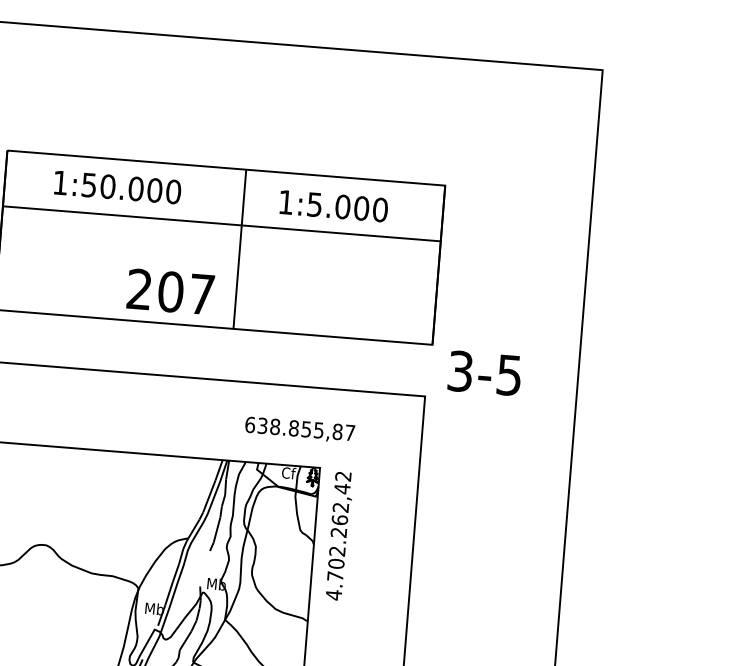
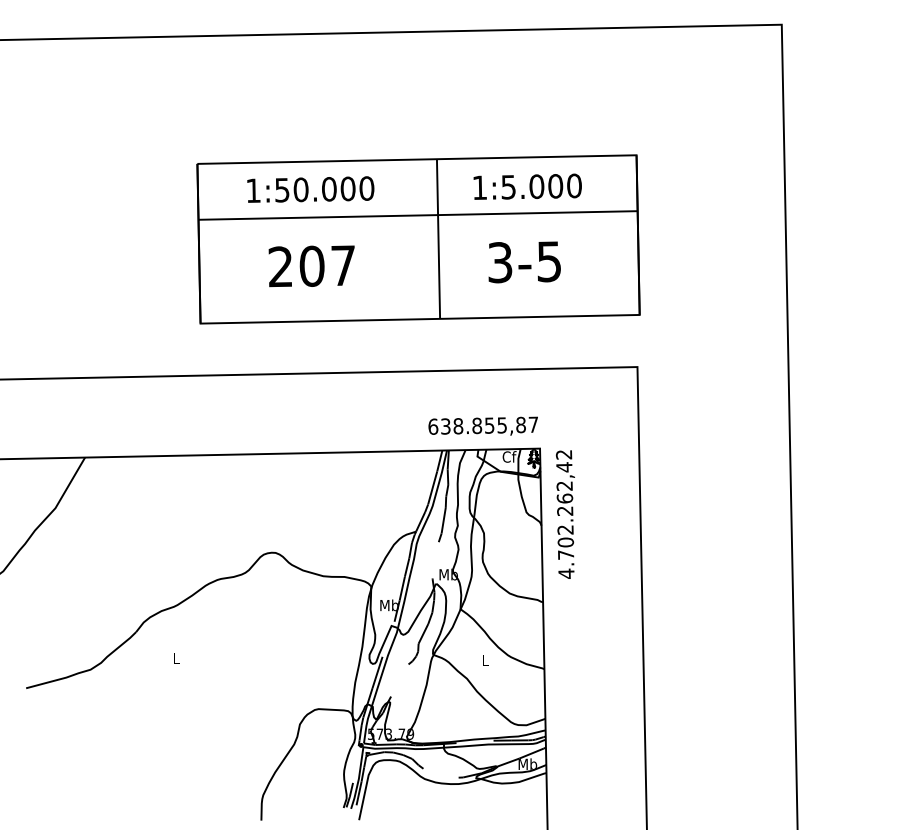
text: (170, 292) -> (311, 266), moved
text: (484, 373) -> (524, 262), moved
text: (299, 428) -> (482, 425), moved

